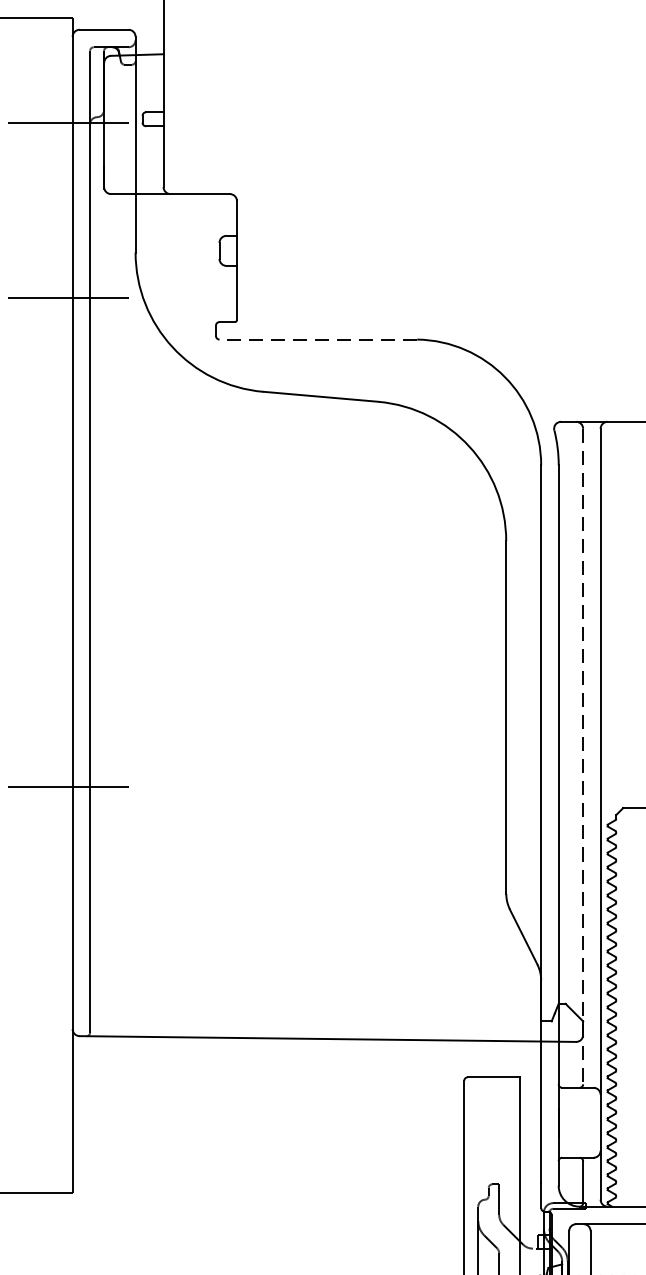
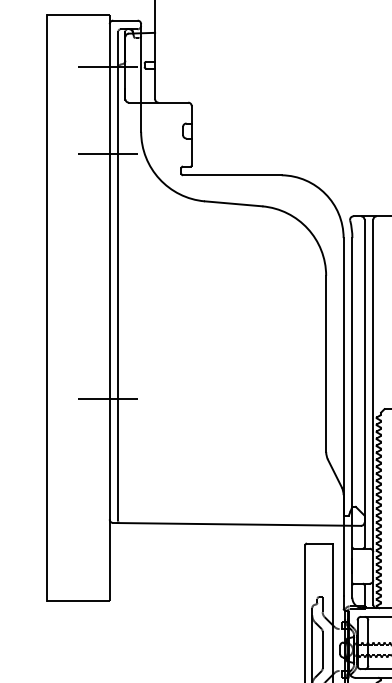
line: (316, 340) -> (231, 175), dashed -> solid
line: (583, 756) -> (364, 383), dashed -> solid

